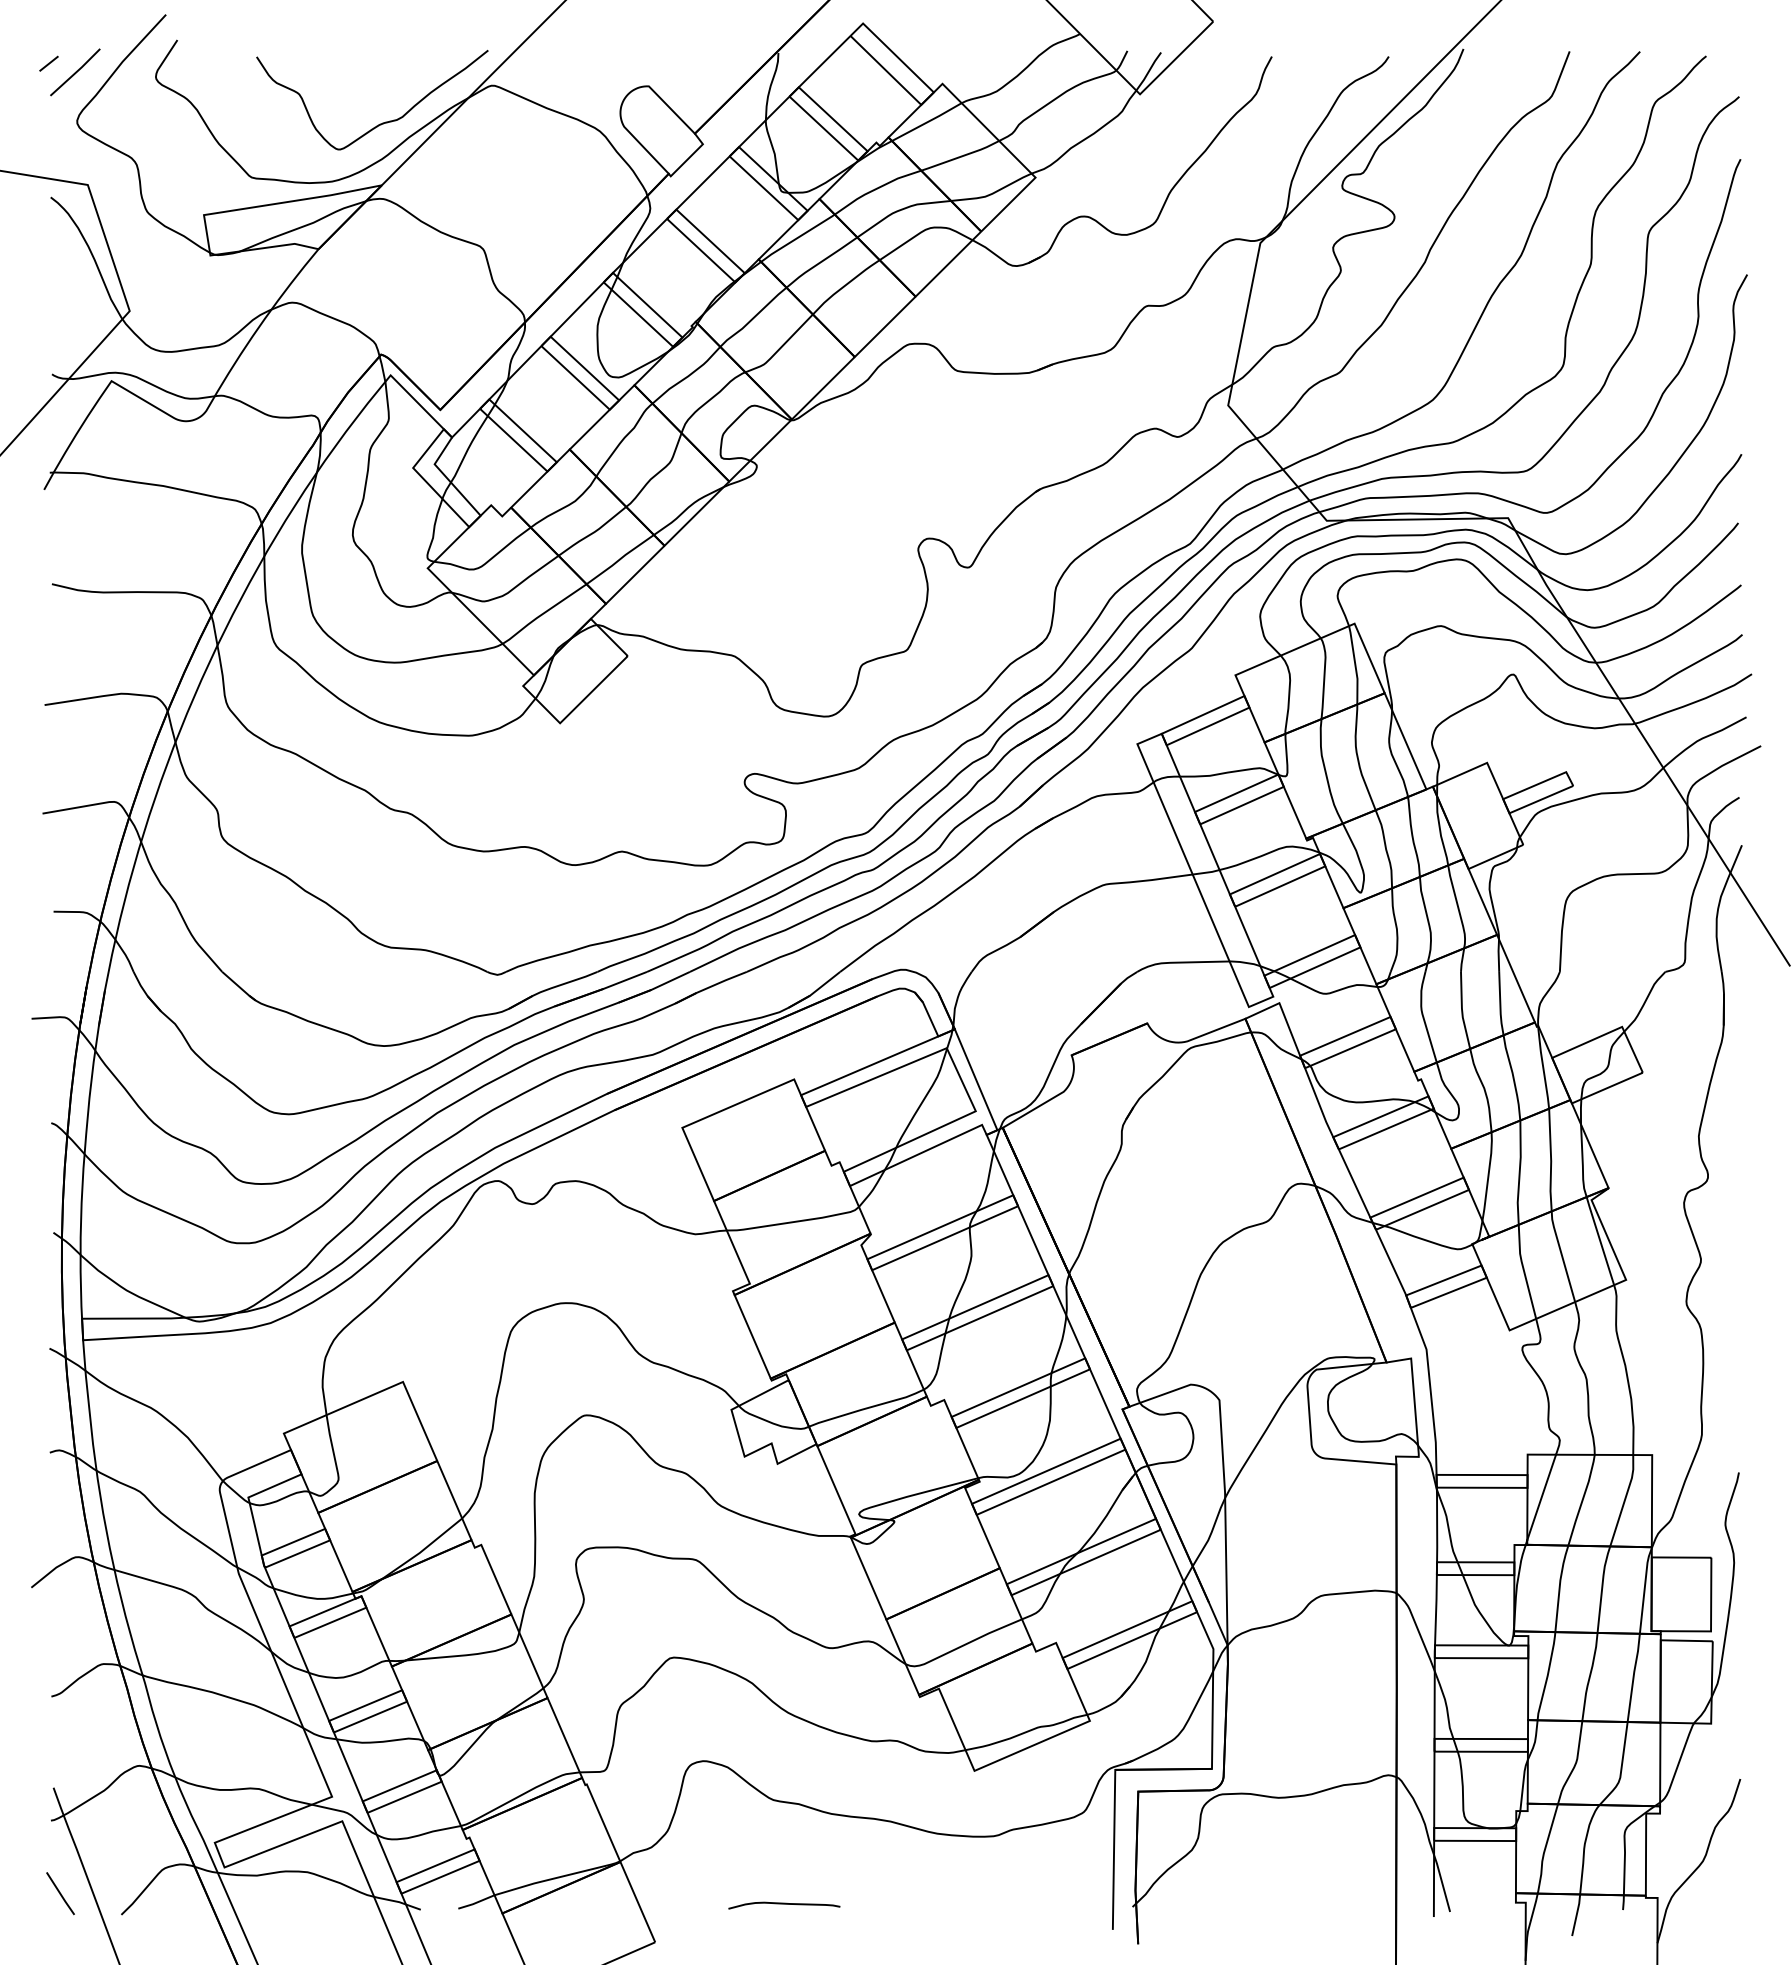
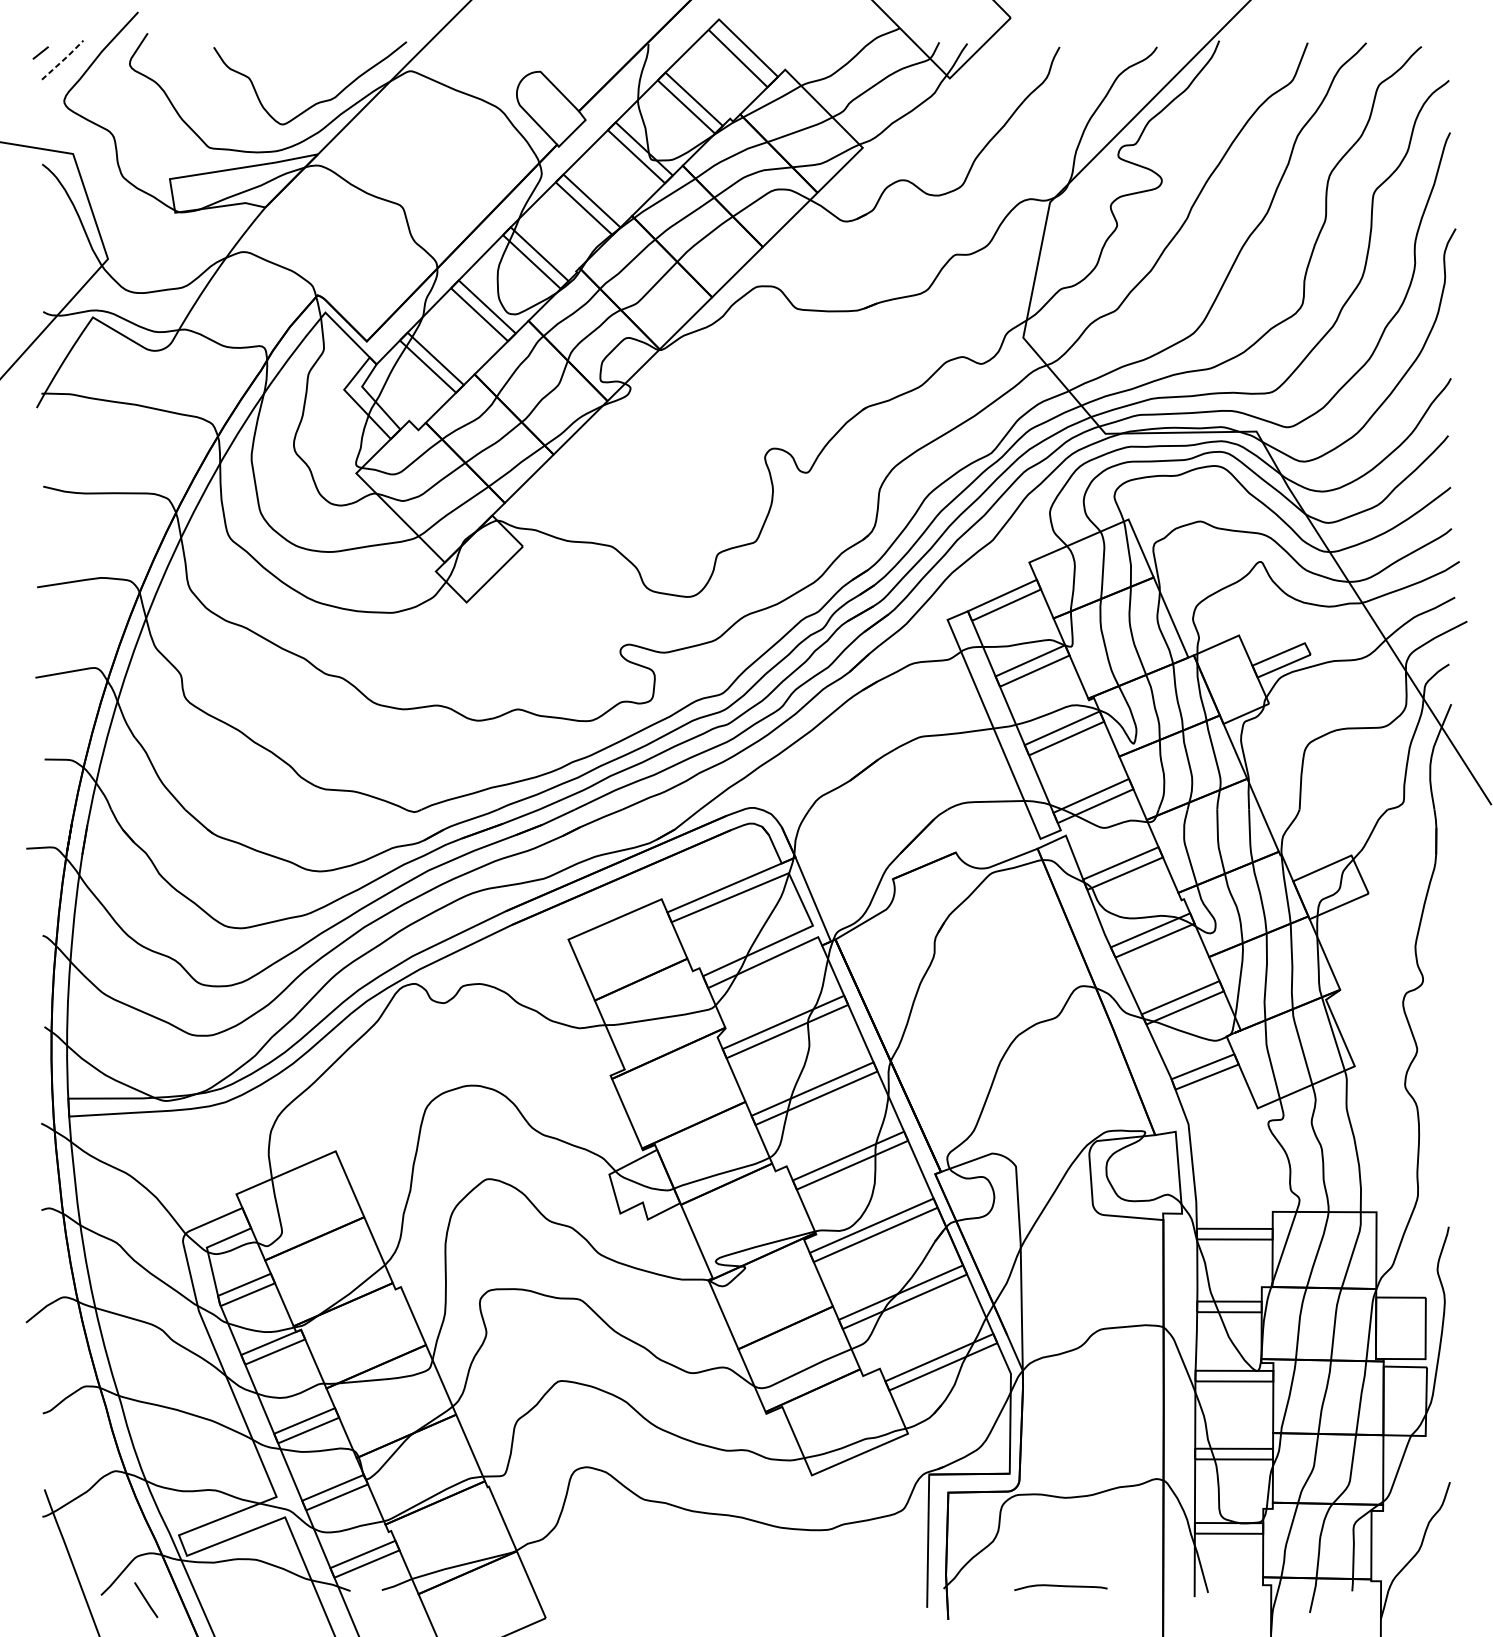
line: (76, 72) -> (63, 60), solid -> dashed
line: (60, 1893) -> (146, 1600), moved
curve: (784, 1904) -> (1061, 1586), moved

